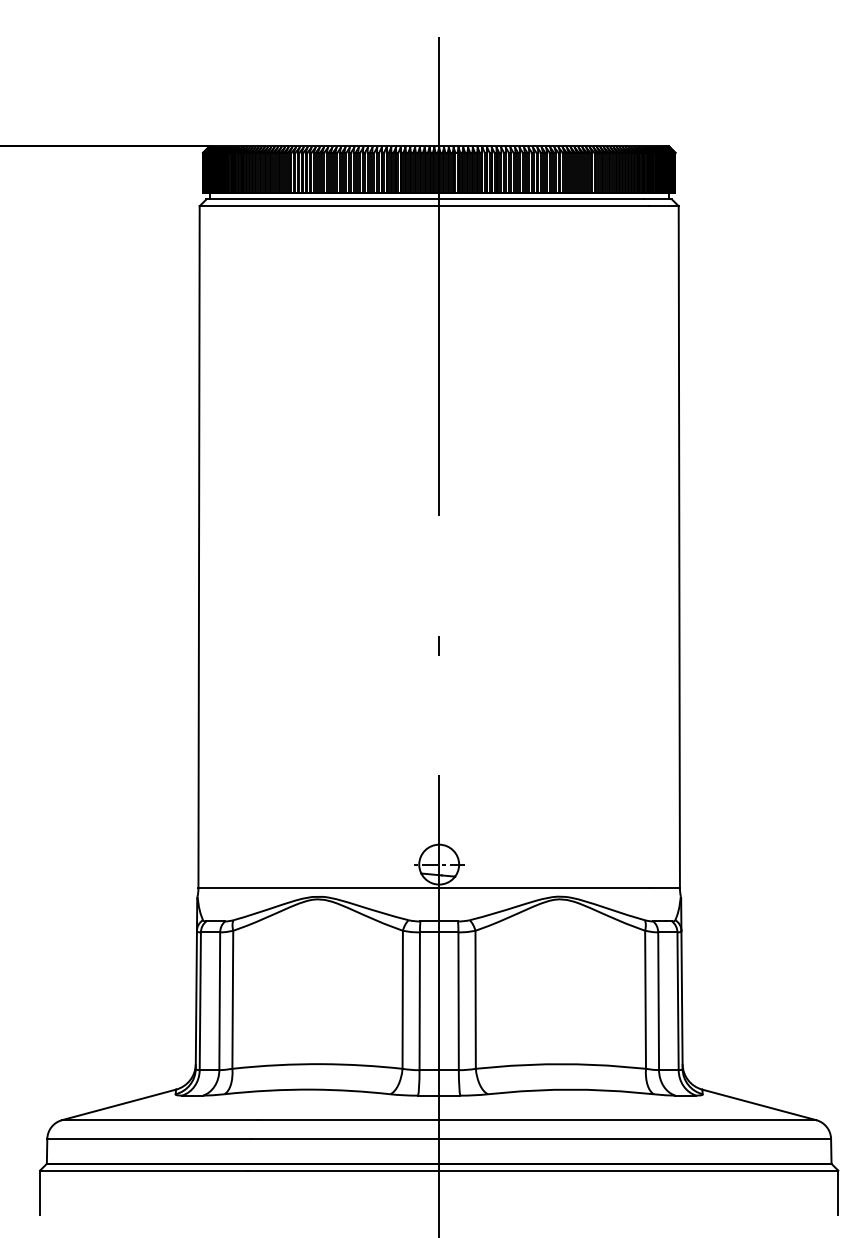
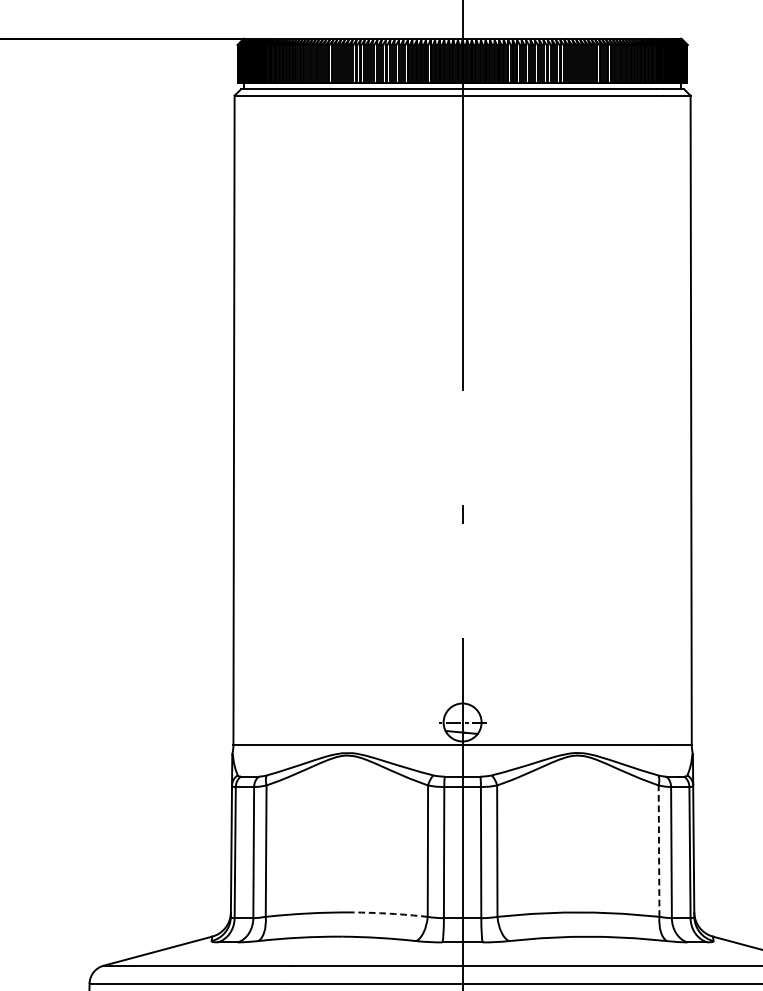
line: (645, 999) -> (658, 850), solid -> dashed
arc: (362, 1065) -> (389, 913), solid -> dashed

